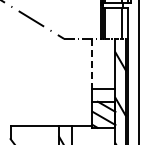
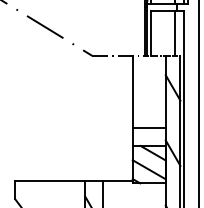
line: (92, 64) -> (132, 92), dashed -> solid

